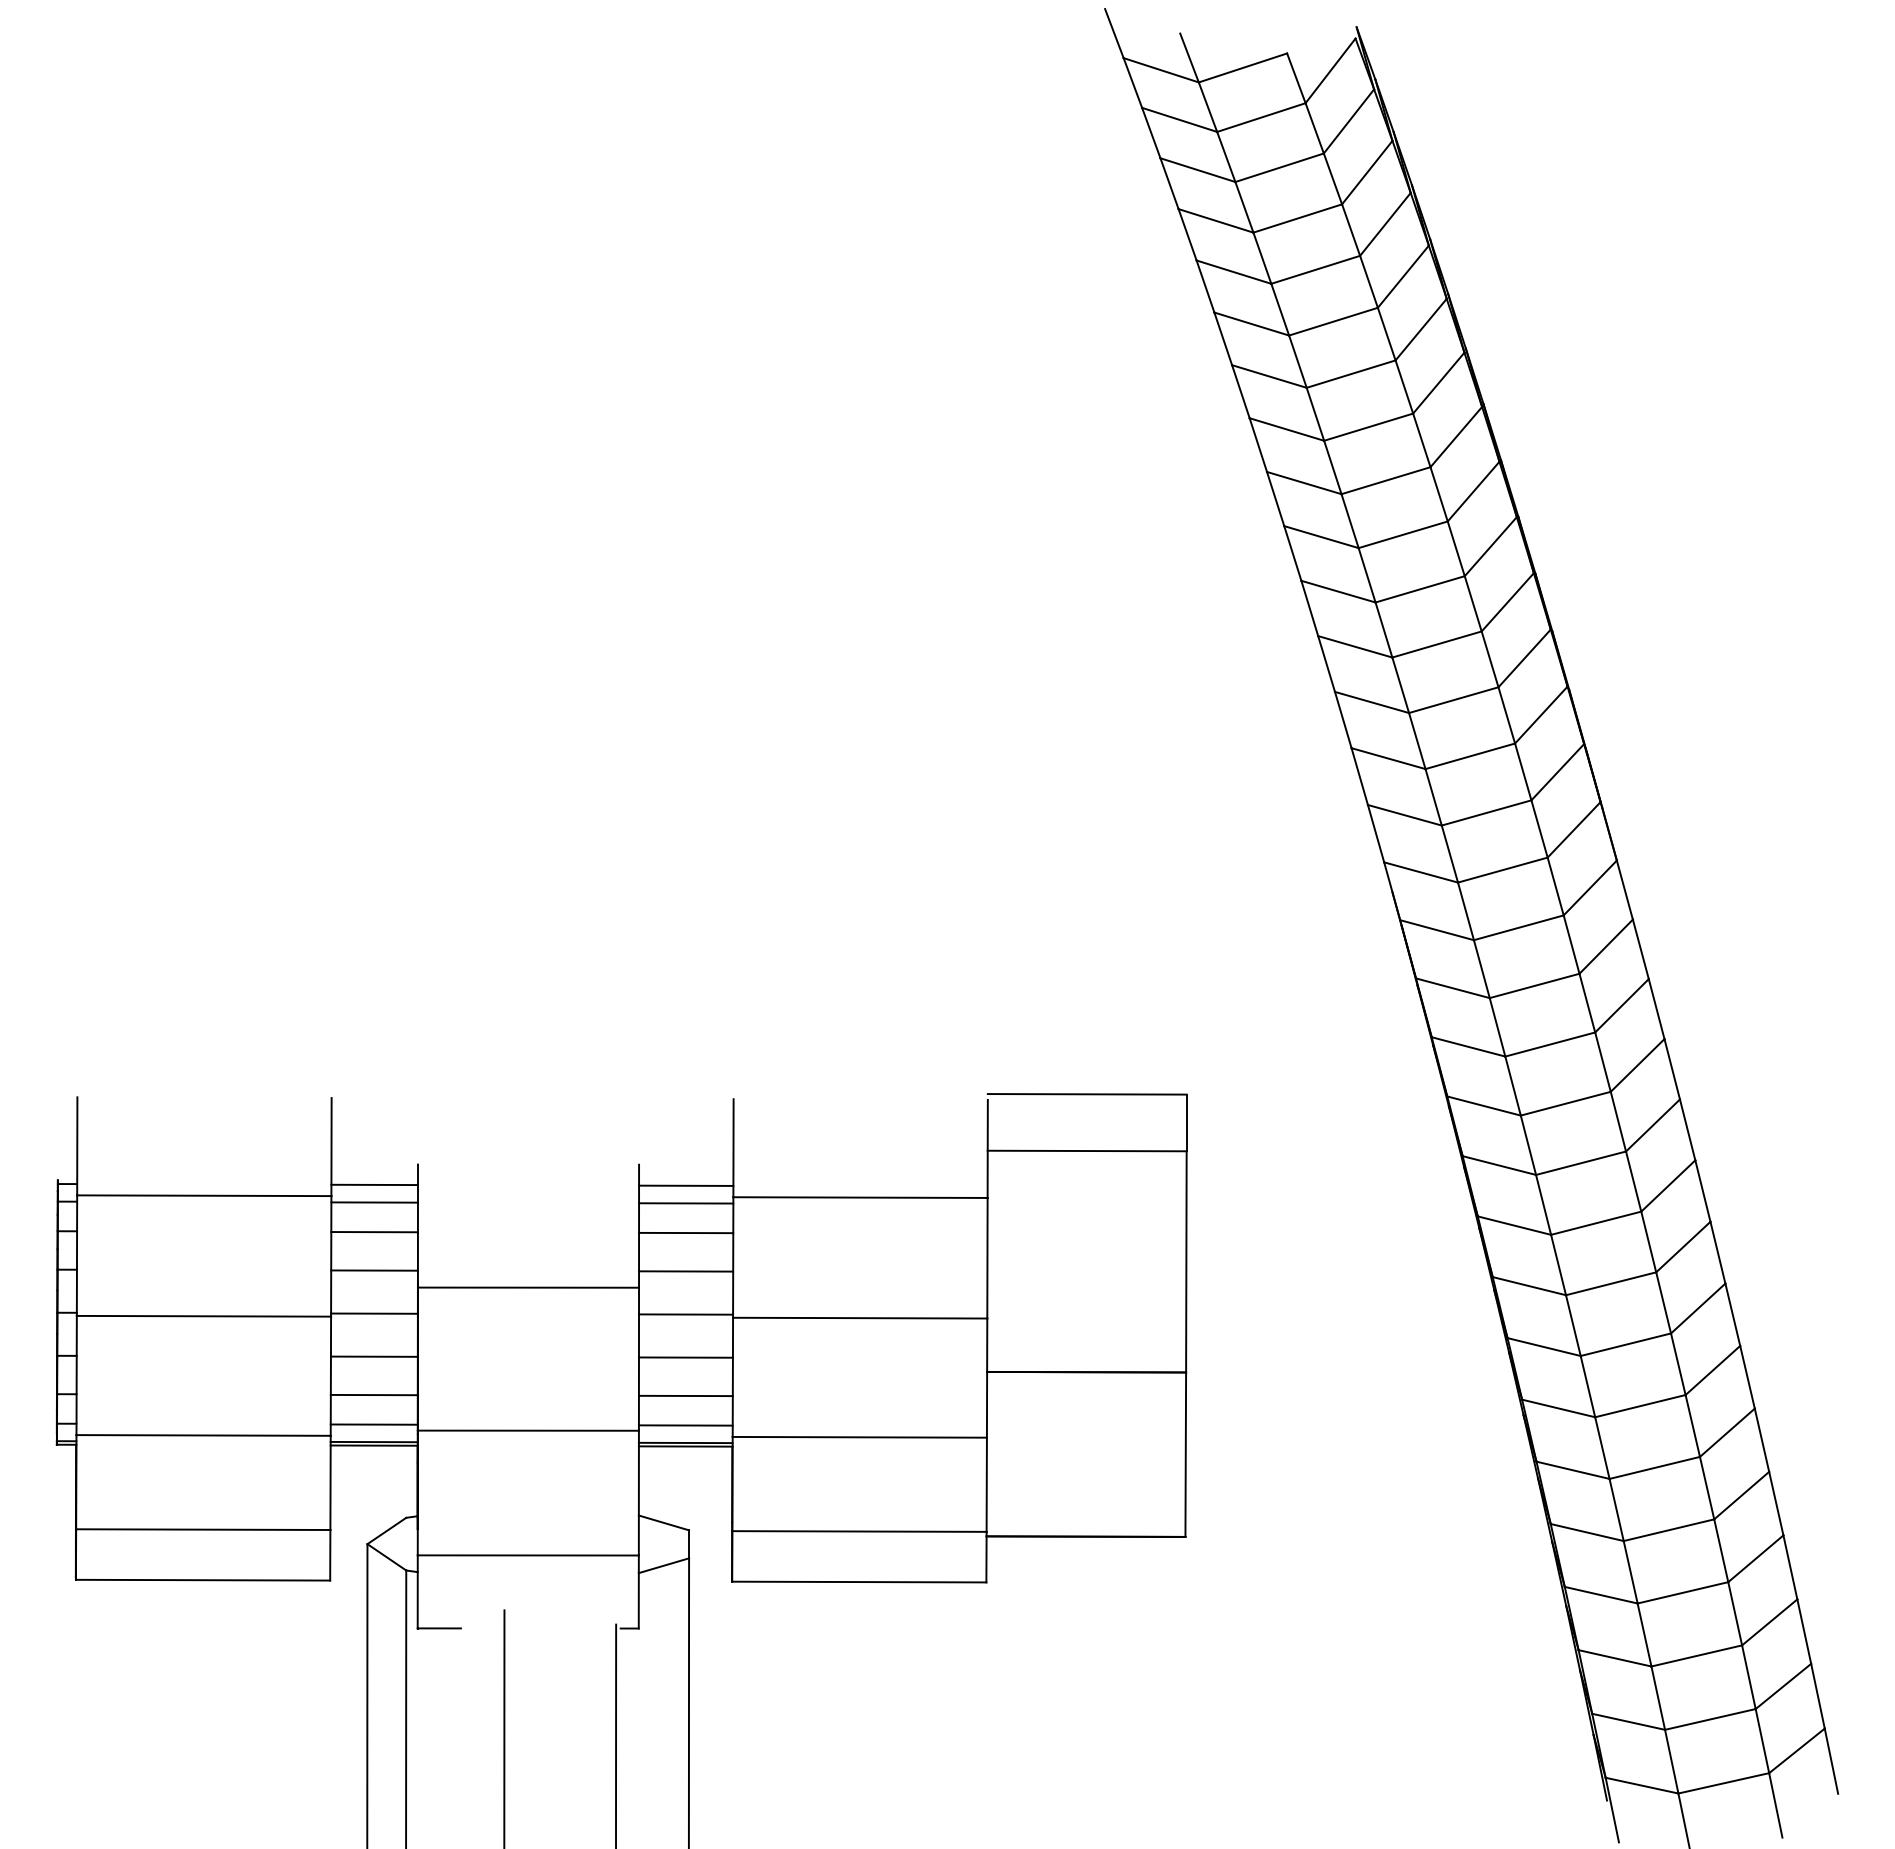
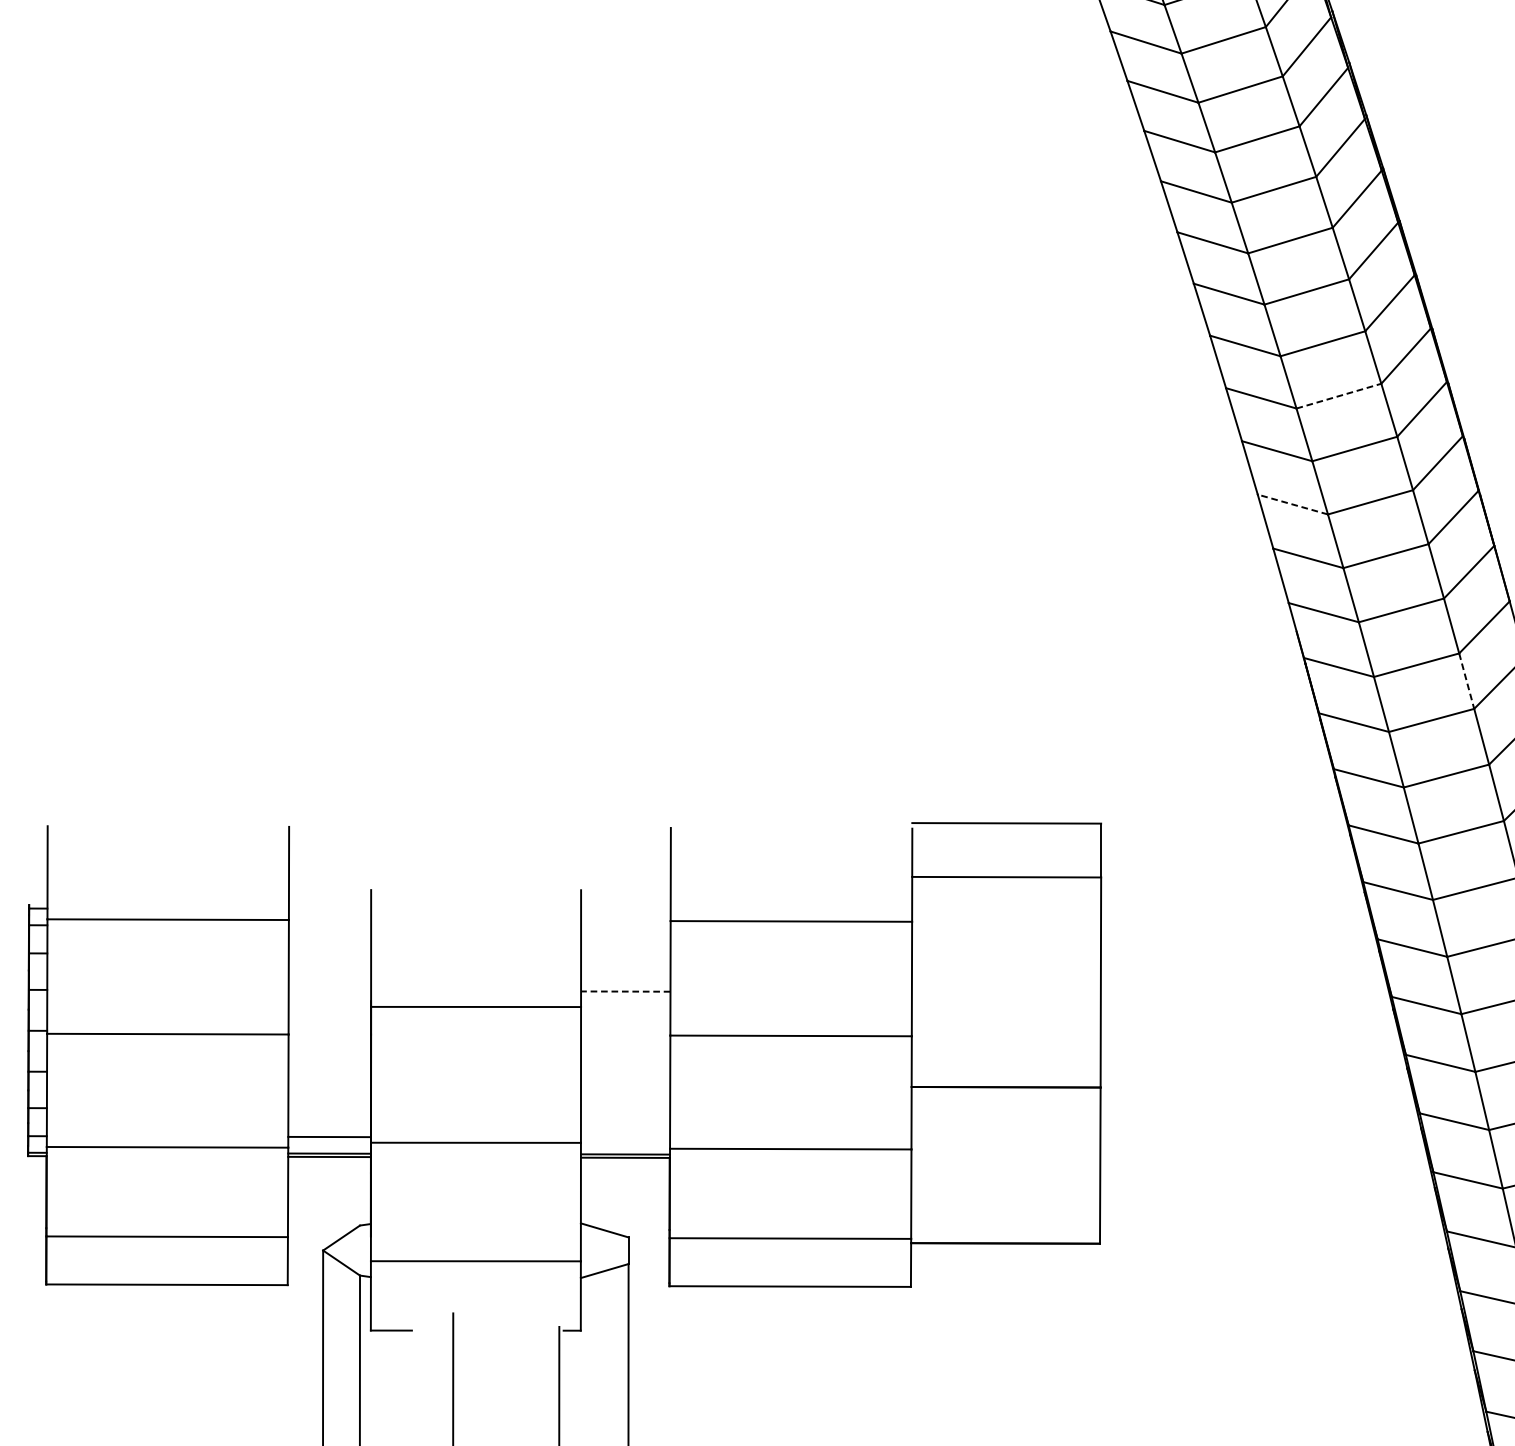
line: (1437, 644) -> (1339, 396), solid -> dashed
line: (1388, 758) -> (1292, 504), solid -> dashed
line: (1571, 945) -> (1466, 682), solid -> dashed
line: (374, 1184) -> (329, 908), removed
line: (686, 1185) -> (626, 909), removed
line: (374, 1202) -> (329, 926), removed
line: (686, 1203) -> (626, 927), removed
line: (374, 1232) -> (329, 954), removed
line: (686, 1232) -> (626, 954), removed
line: (374, 1270) -> (329, 990), removed
line: (685, 1271) -> (625, 991), solid -> dashed
line: (374, 1313) -> (329, 1031), removed
line: (685, 1314) -> (625, 1032), removed
line: (373, 1356) -> (328, 1072), removed
line: (685, 1357) -> (625, 1073), removed
line: (373, 1394) -> (328, 1108), removed
line: (685, 1395) -> (625, 1109), removed
line: (685, 1425) -> (625, 1137), removed

